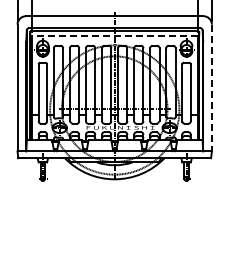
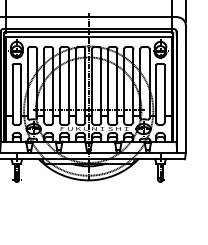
line: (114, 35) -> (88, 36), dashed -> solid
line: (211, 88) -> (185, 89), dashed -> solid

